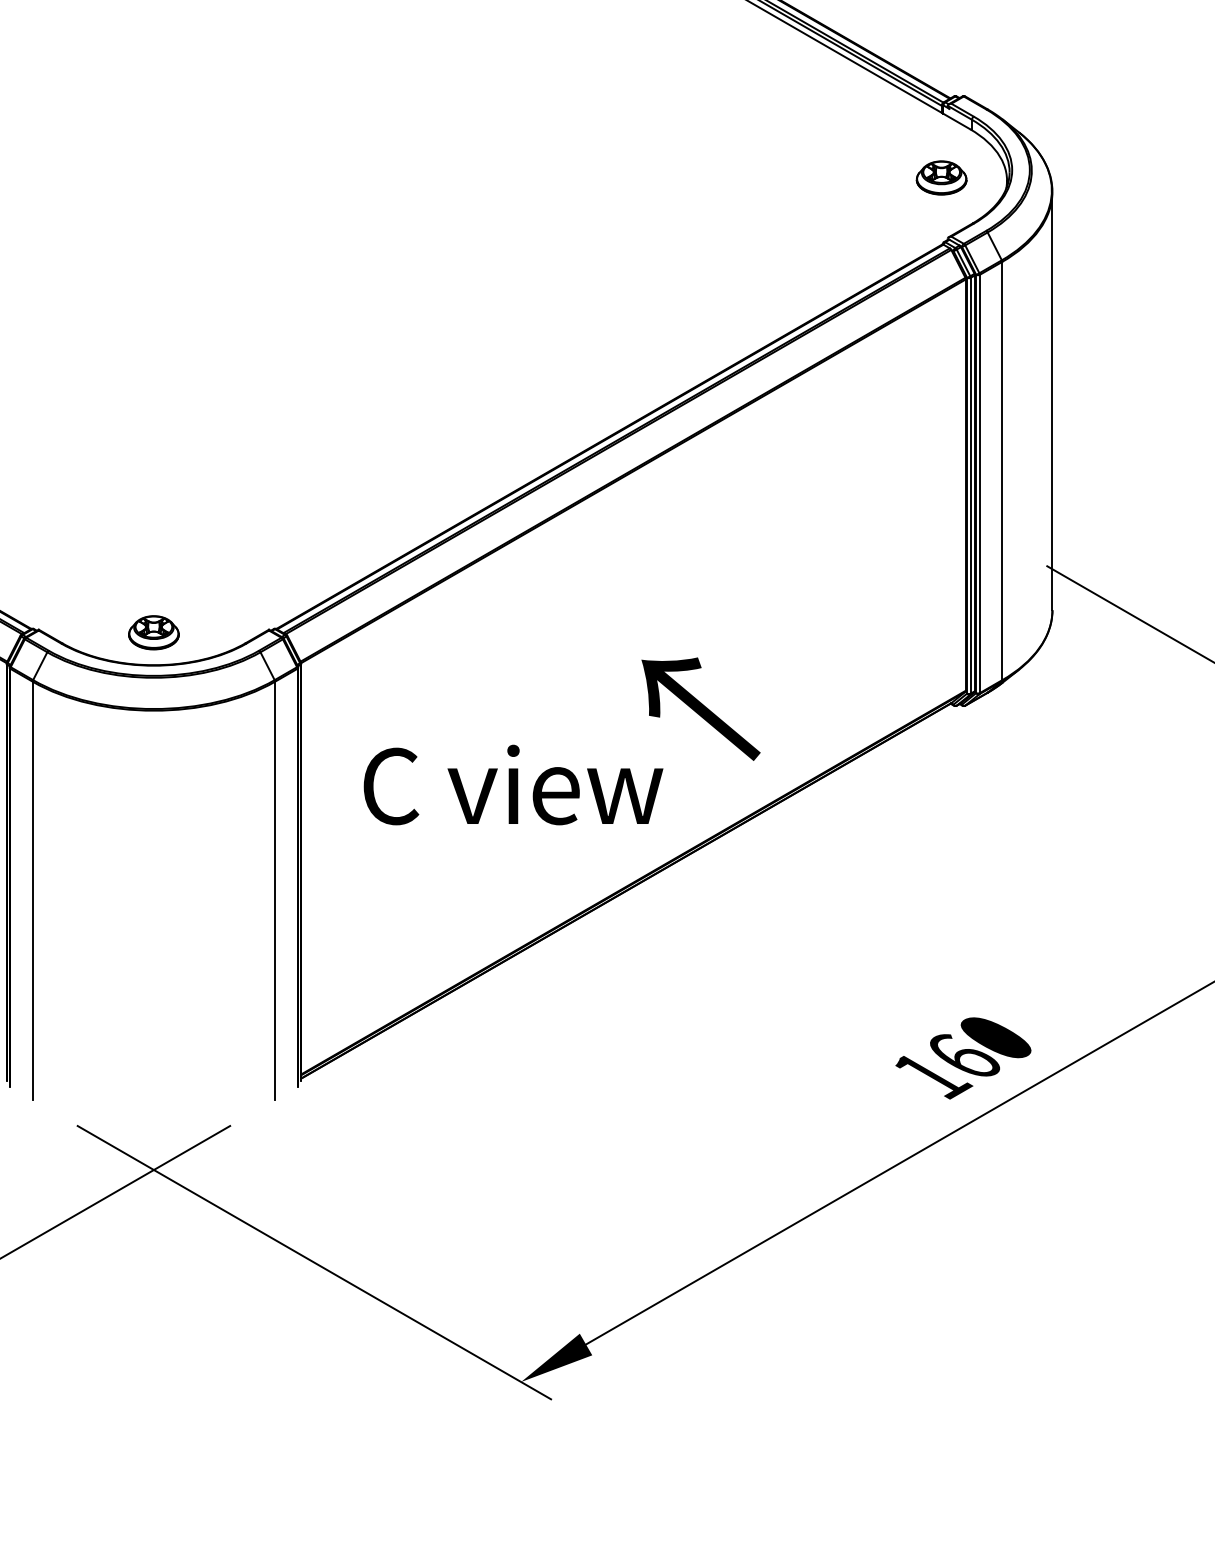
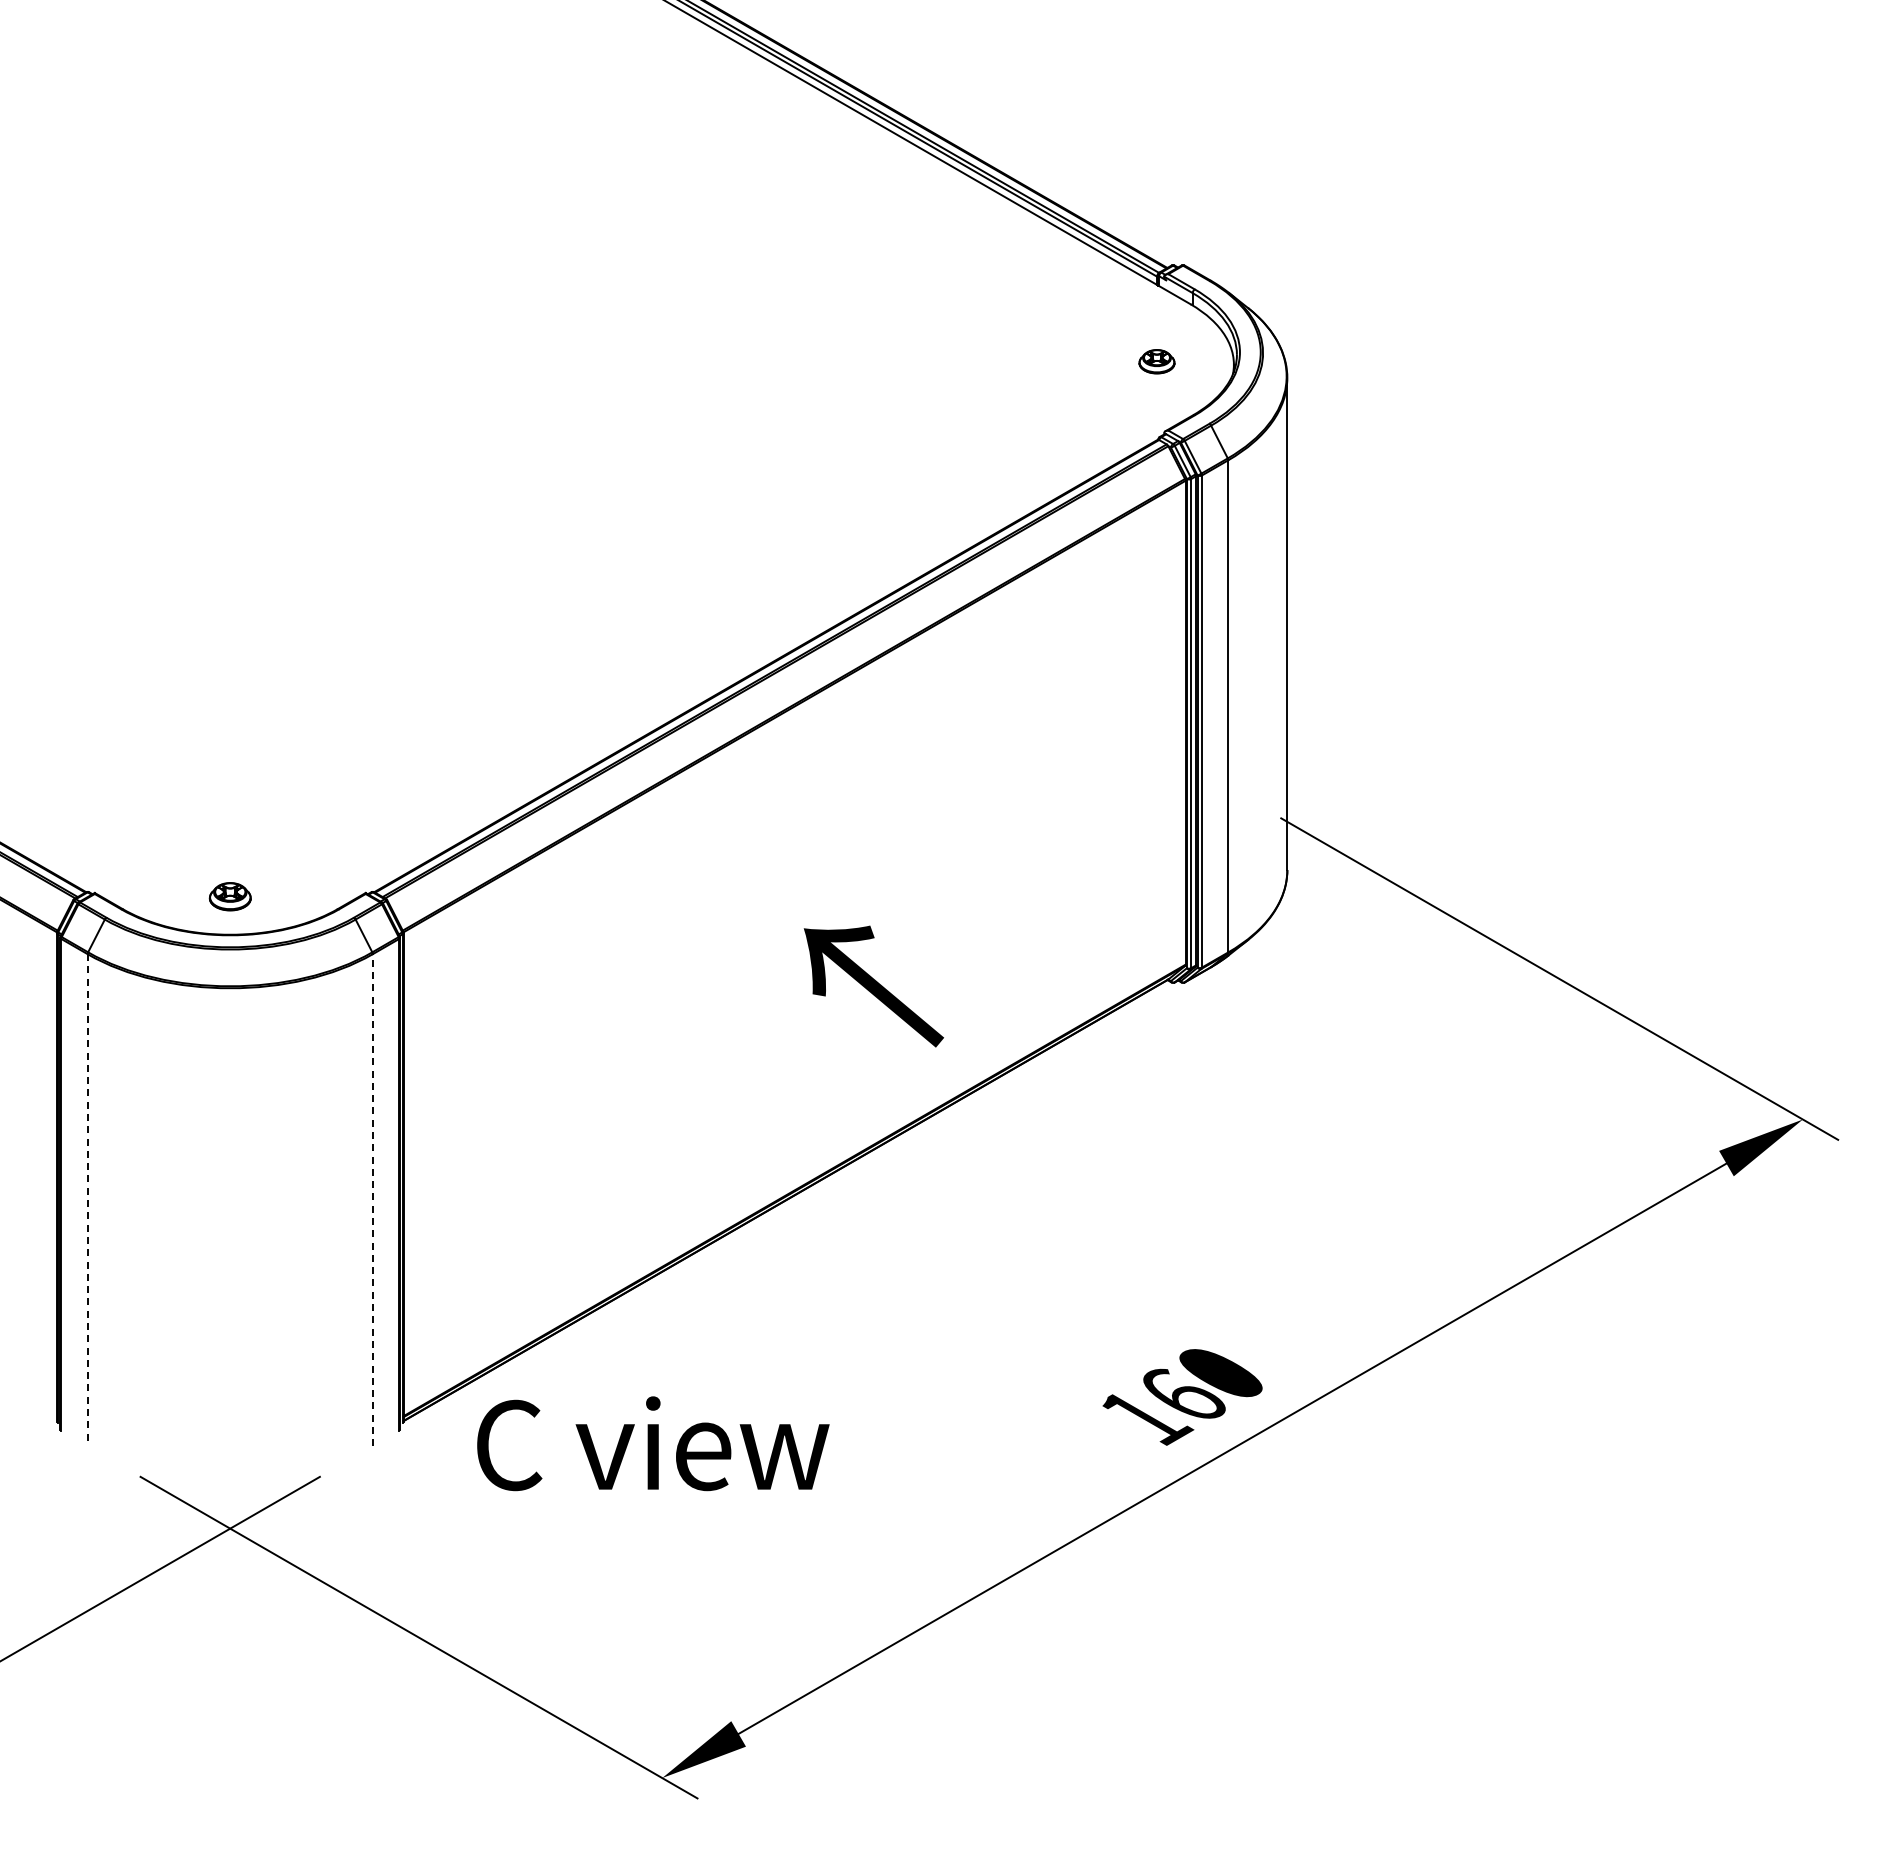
part: (941, 177) -> (1156, 361), size x0.6
part: (154, 632) -> (230, 896), size x0.7
text: (513, 784) -> (653, 1443), moved
line: (274, 890) -> (372, 1199), solid -> dashed
line: (32, 891) -> (87, 1200), solid -> dashed

